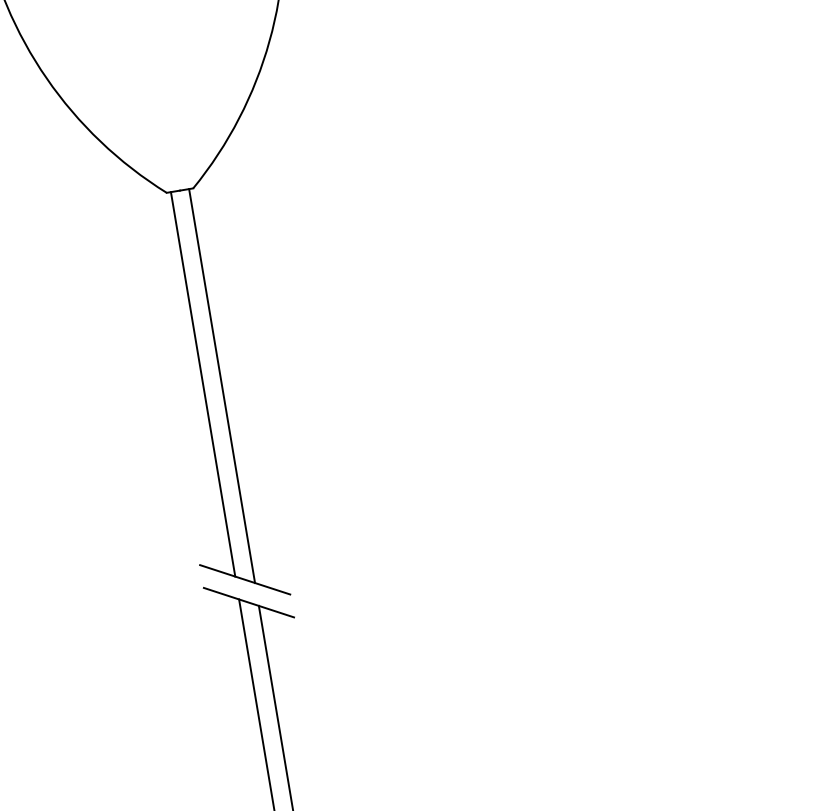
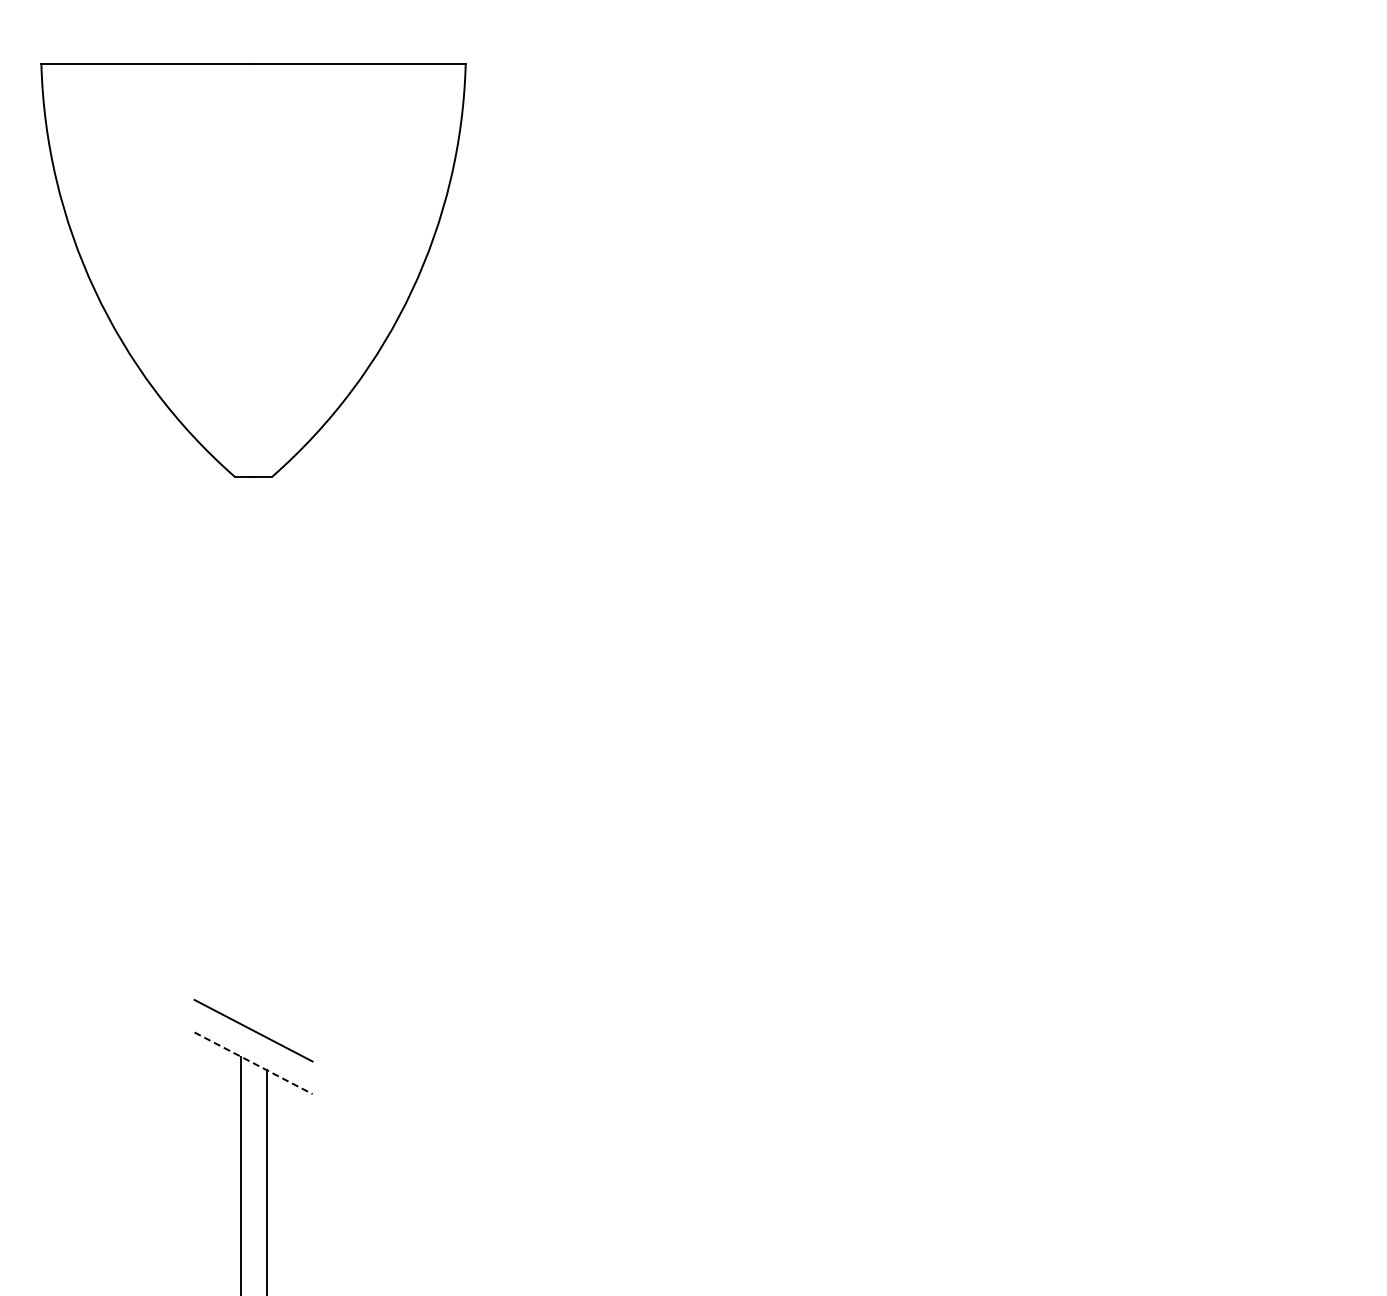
line: (202, 383) -> (240, 749), removed
line: (222, 385) -> (266, 756), removed
line: (248, 602) -> (253, 1063), solid -> dashed

